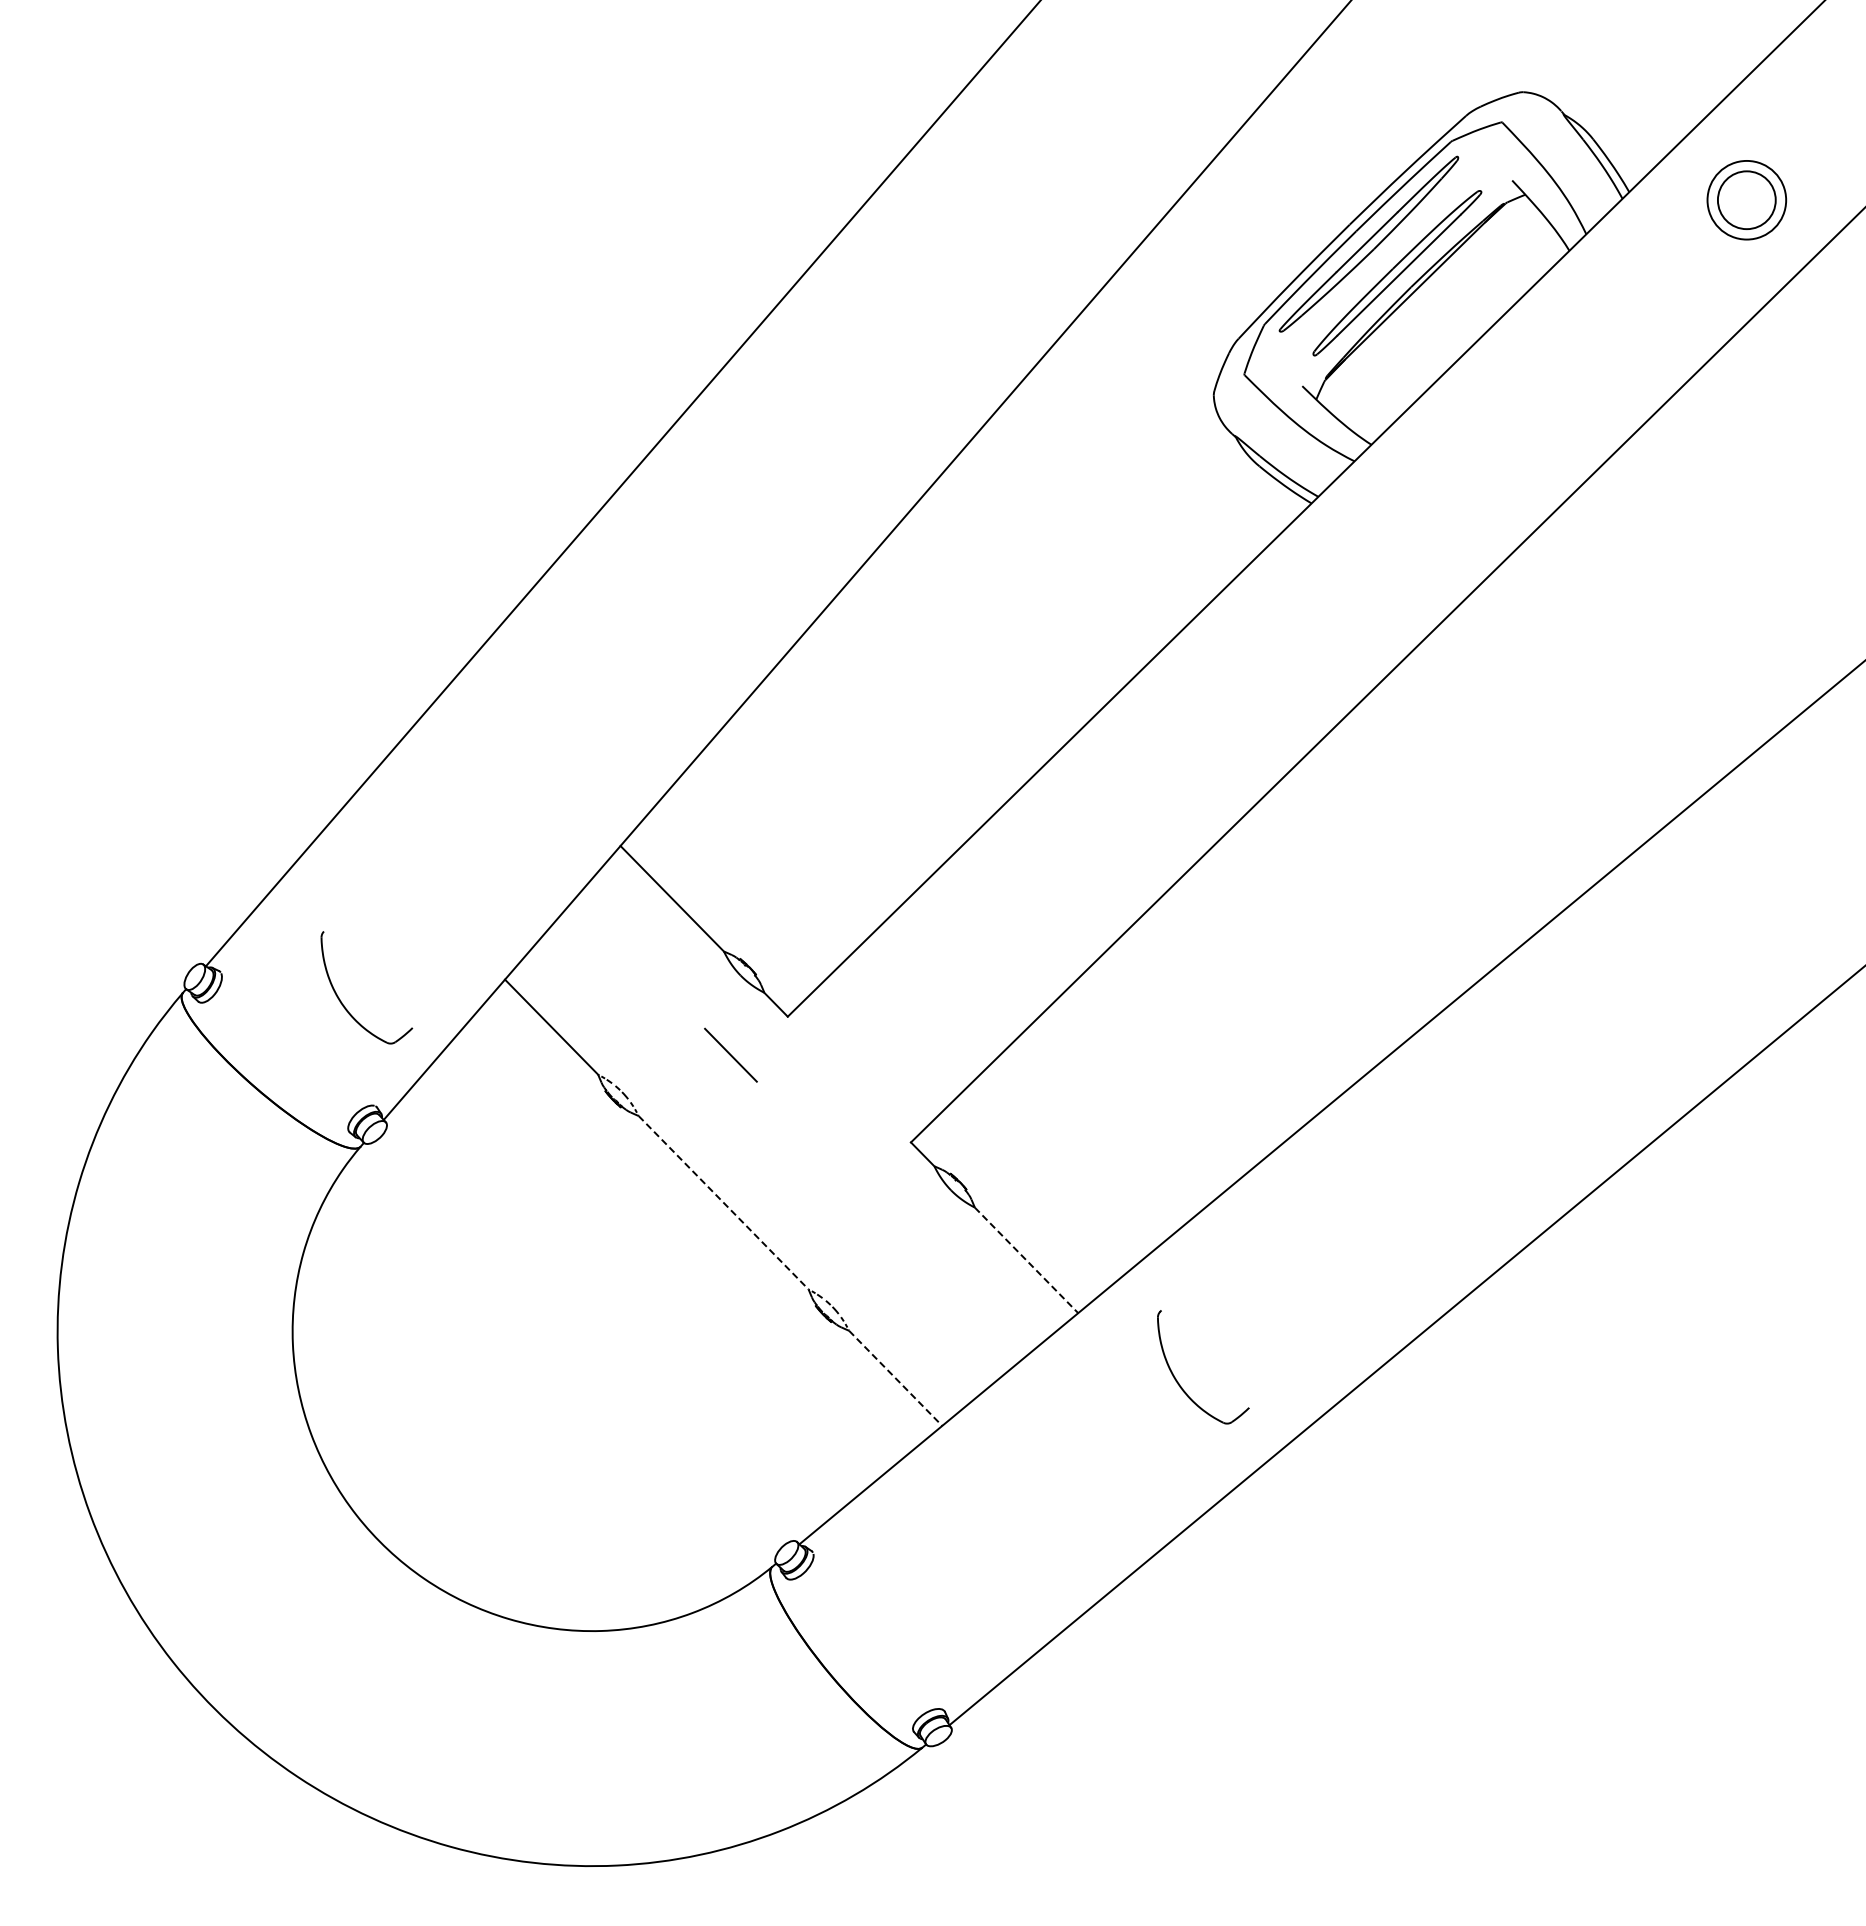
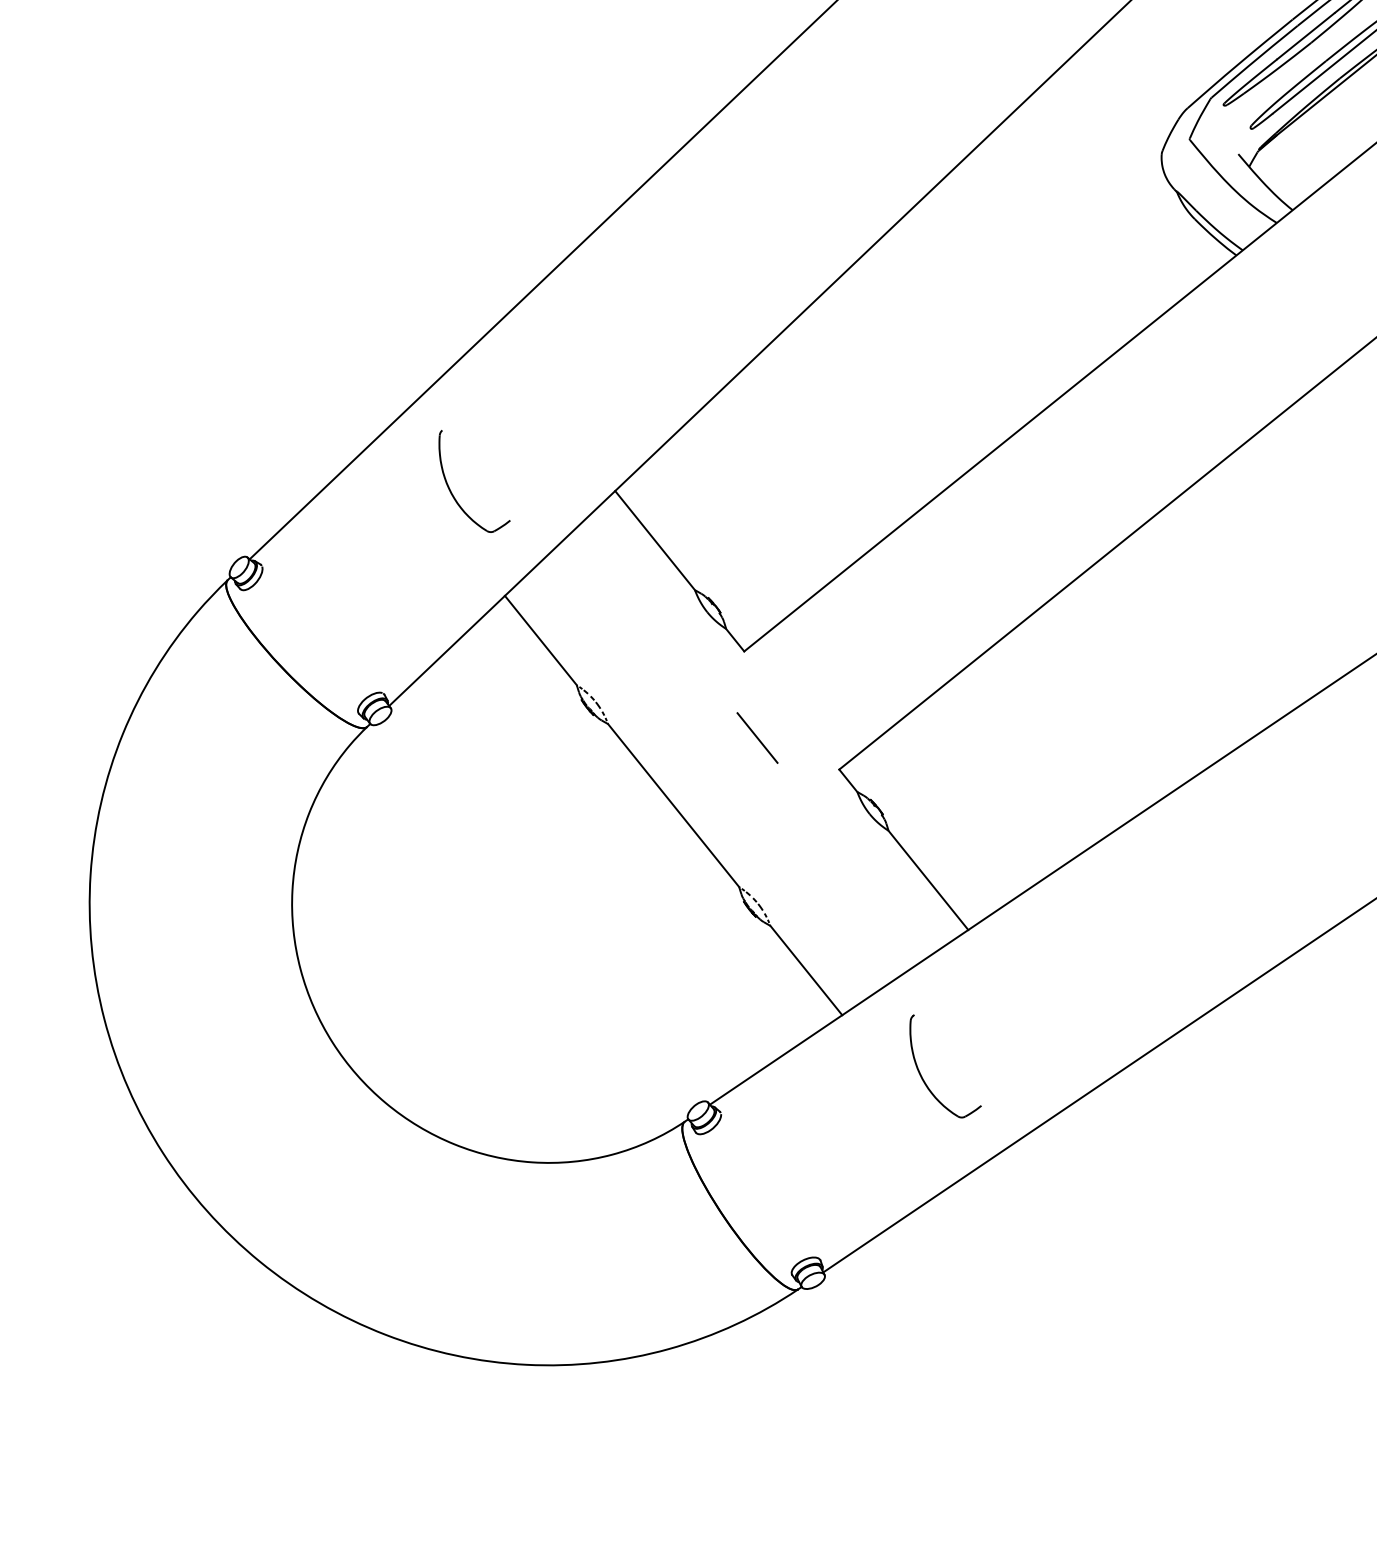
part: (342, 1002) -> (452, 492), moved
line: (730, 1054) -> (757, 737), moved
line: (724, 1203) -> (674, 806), dashed -> solid
line: (1026, 1260) -> (928, 880), dashed -> solid
line: (895, 1378) -> (806, 970), dashed -> solid
part: (1180, 1384) -> (924, 1080), moved

